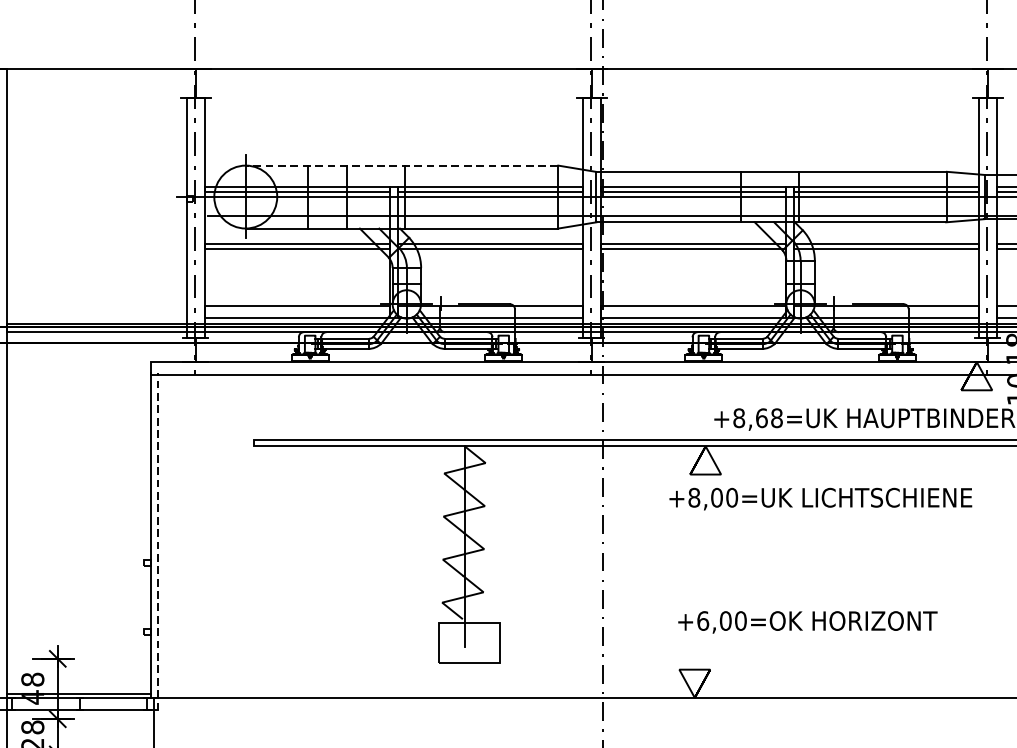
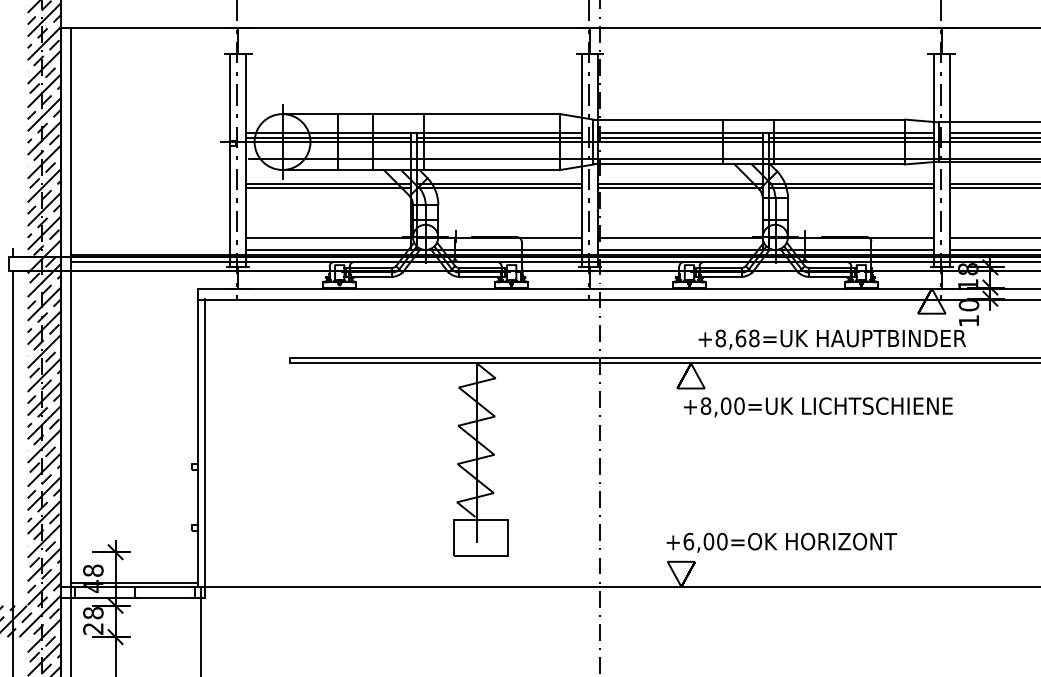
line: (402, 166) -> (421, 114), dashed -> solid
text: (820, 499) -> (818, 407), moved
line: (157, 542) -> (204, 448), dashed -> solid
text: (807, 622) -> (781, 542), moved

